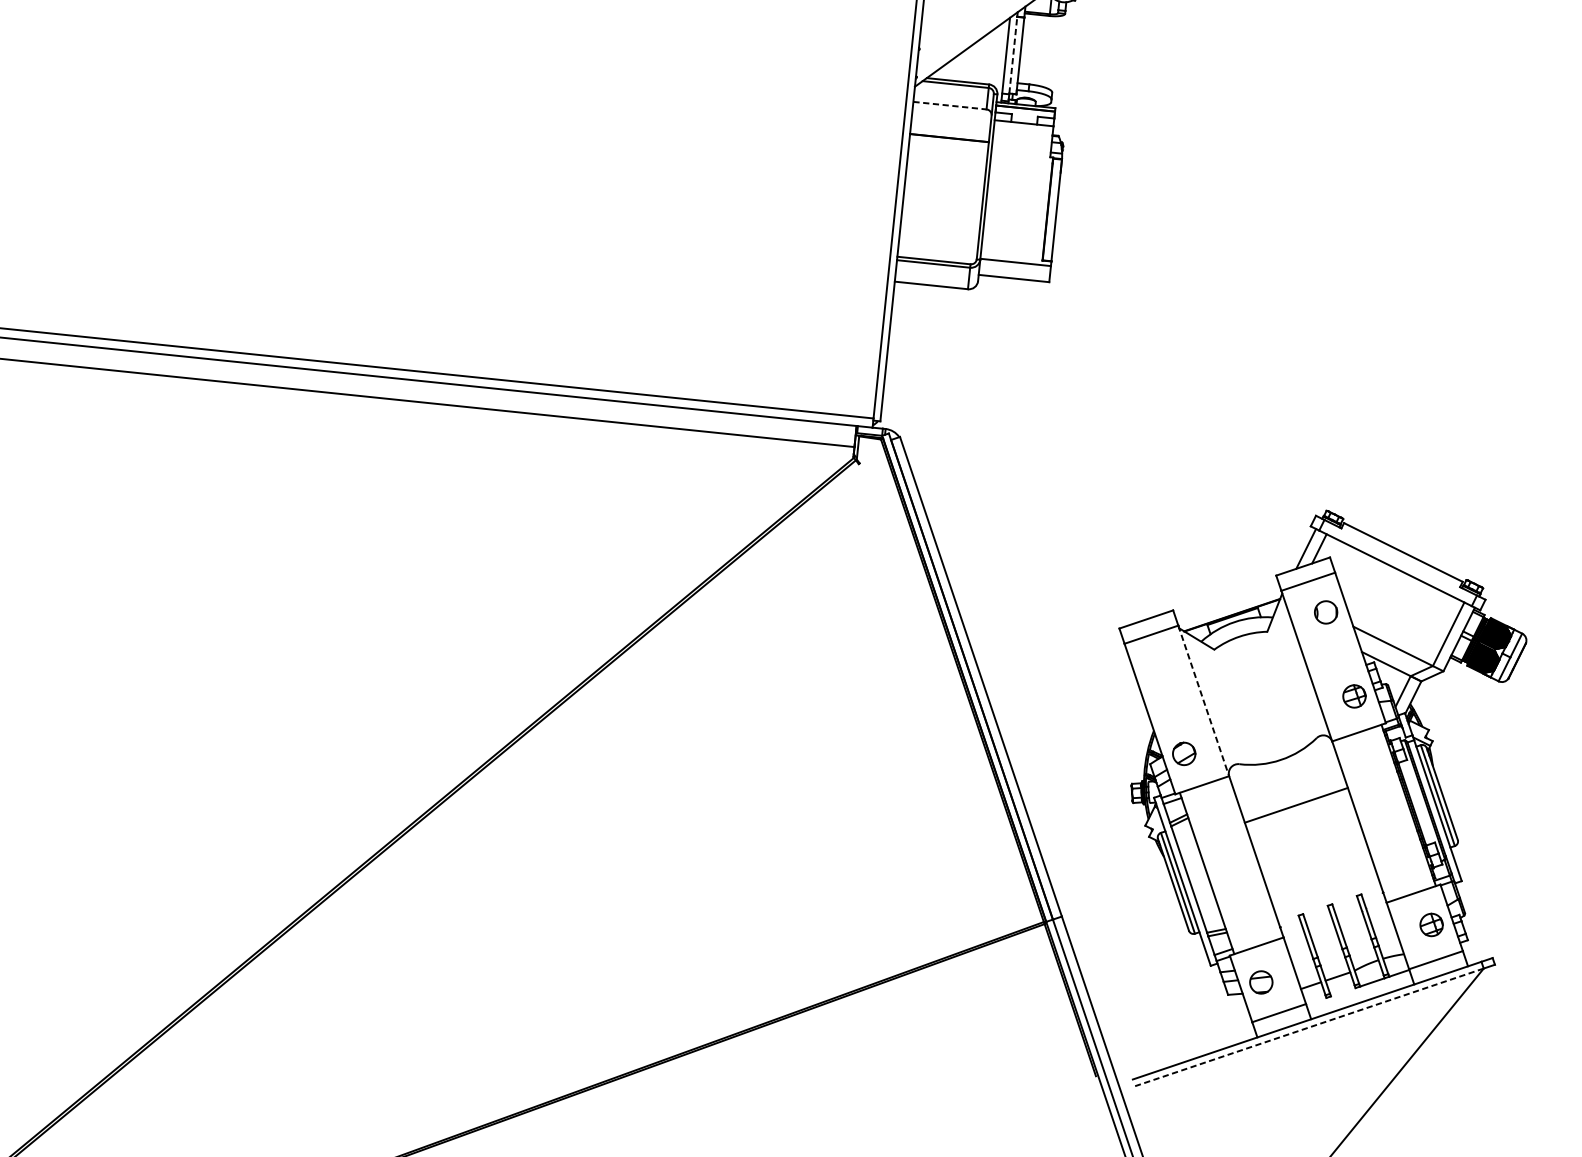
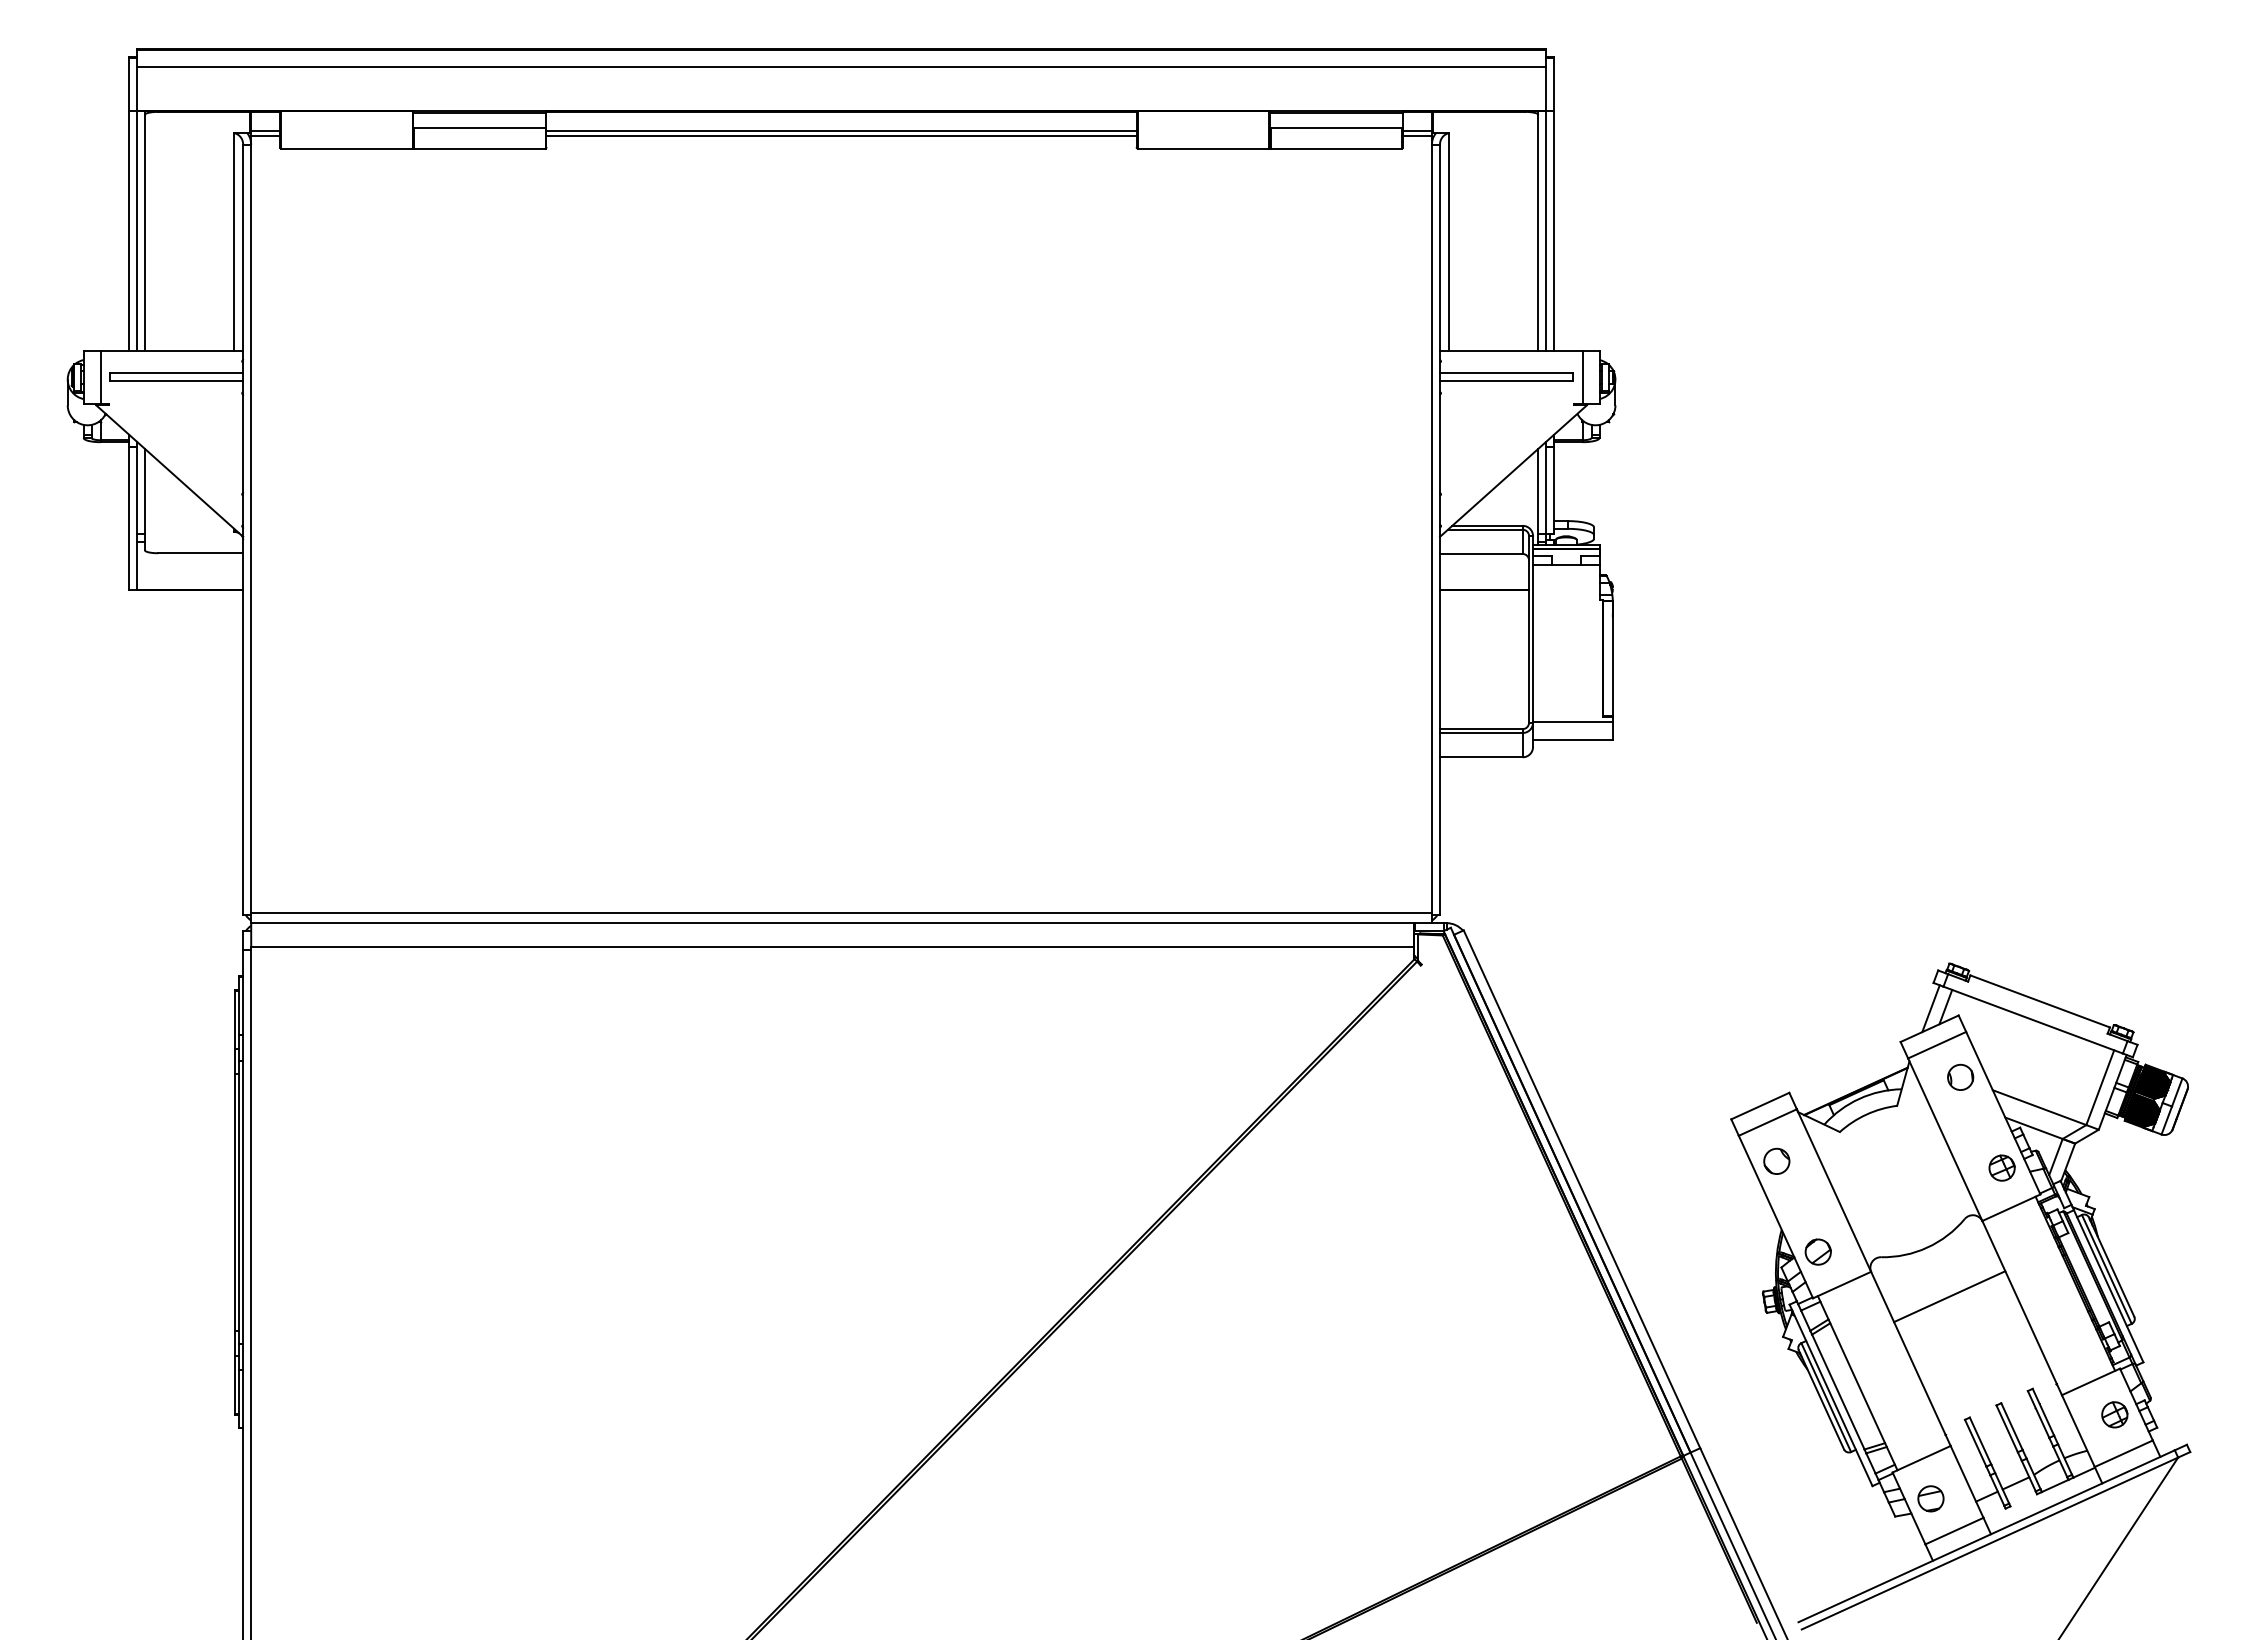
line: (1013, 54) -> (1546, 489), dashed -> solid
line: (950, 106) -> (1481, 554), dashed -> solid
part: (1155, 669) -> (1776, 1160), added
line: (1204, 701) -> (1834, 1191), dashed -> solid
line: (1309, 1027) -> (1989, 1543), dashed -> solid

